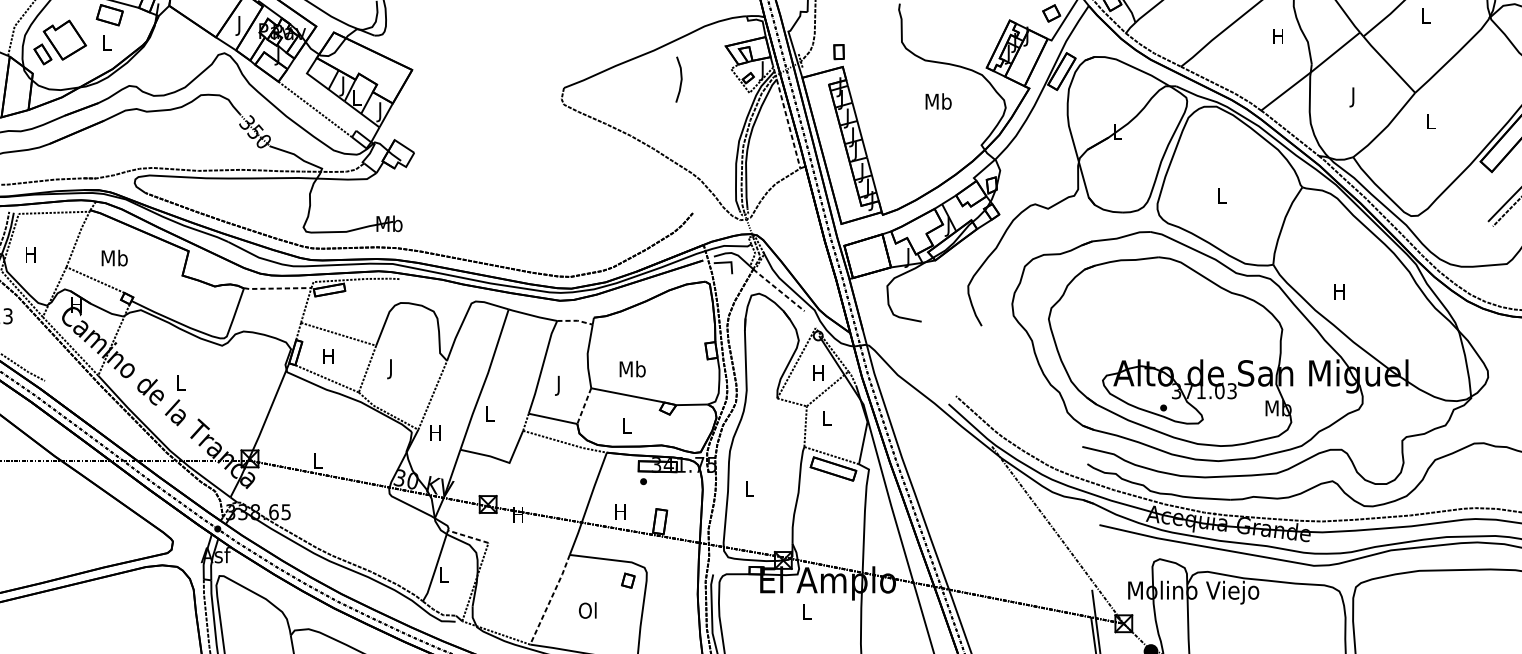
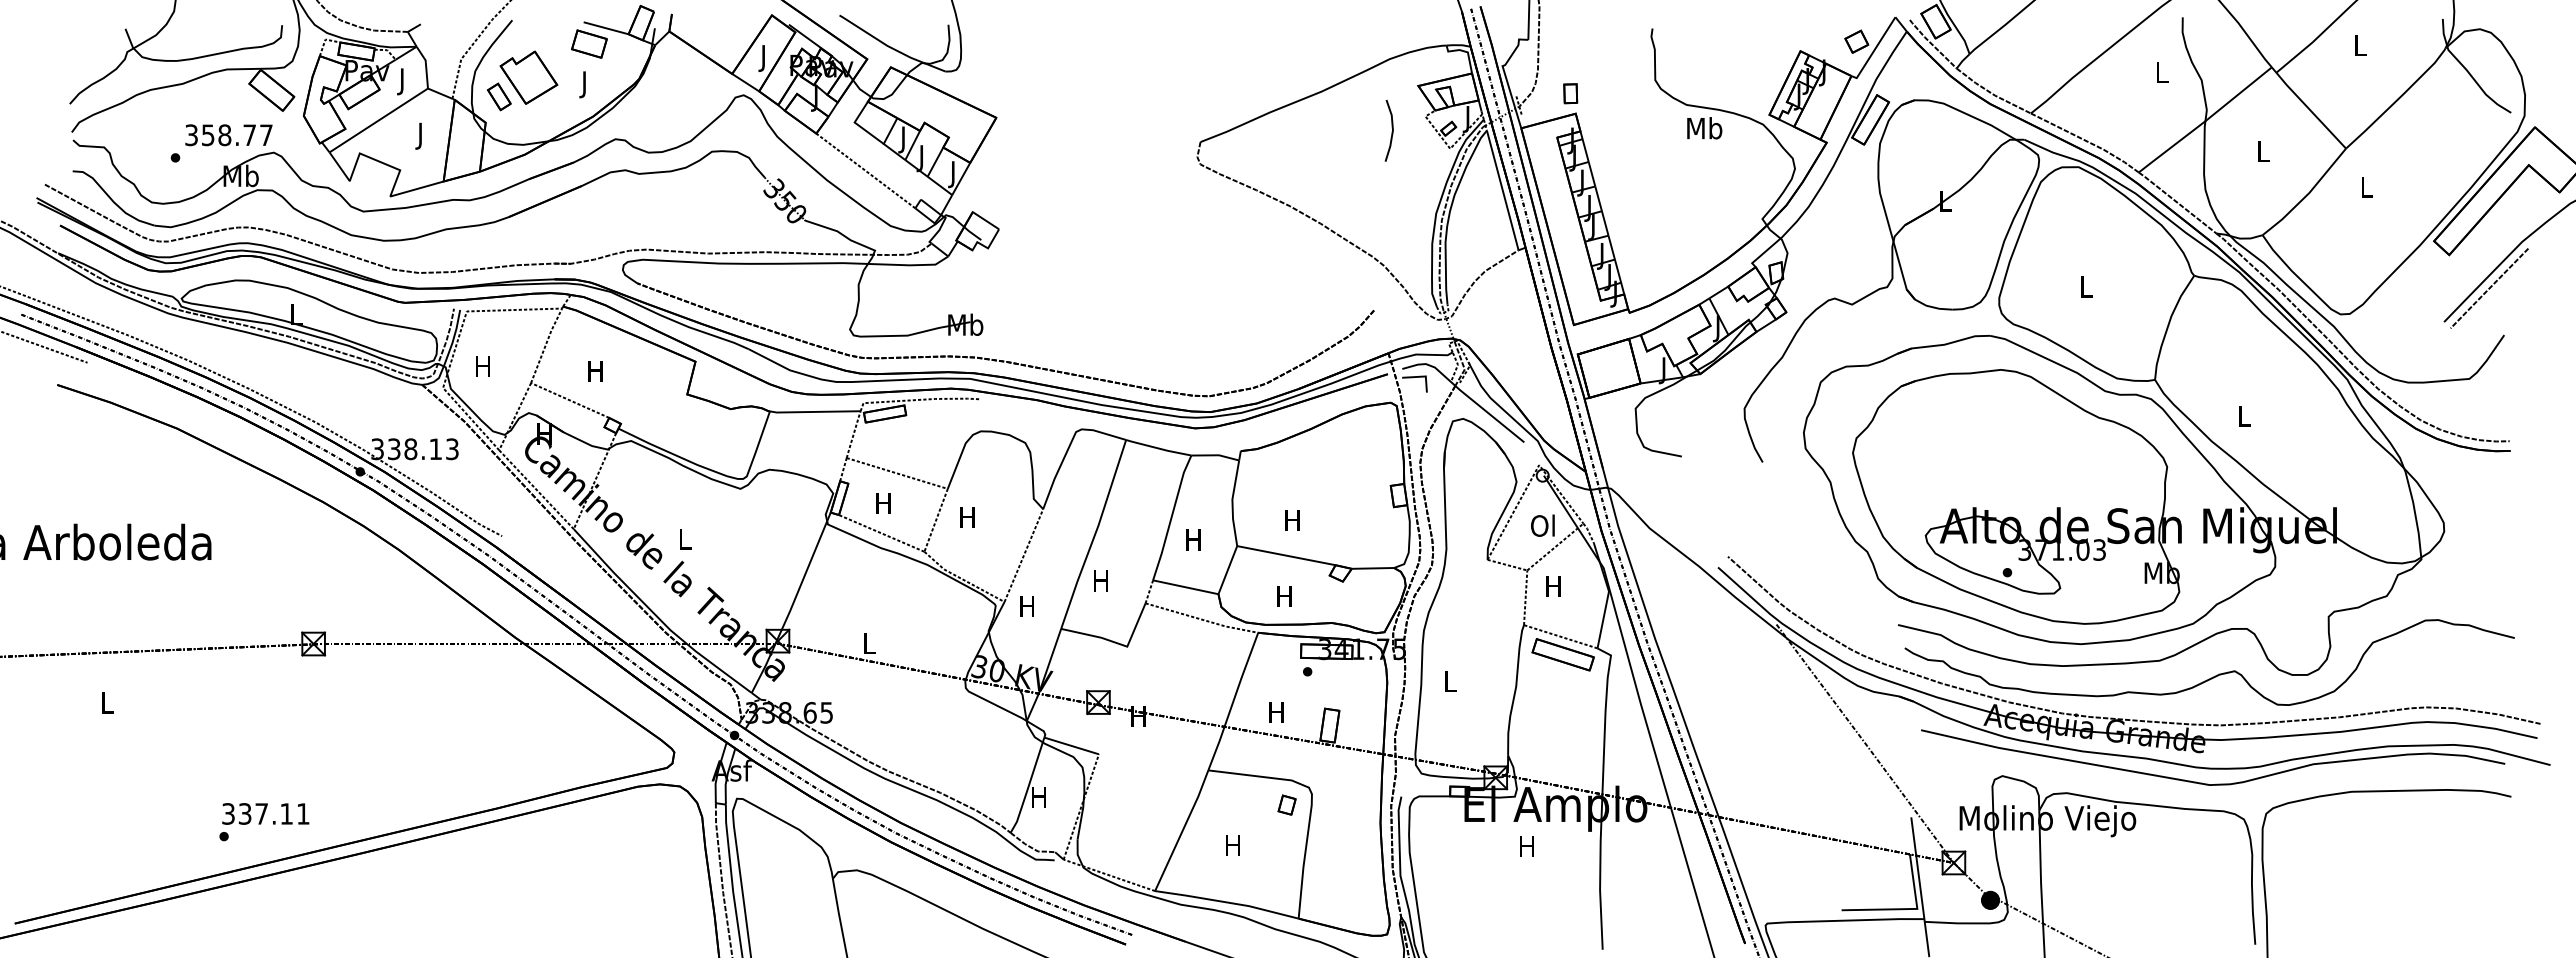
text: (1278, 36) -> (2161, 72), H -> L
text: (106, 45) -> (585, 84), L -> J
line: (680, 80) -> (1391, 131), moved
text: (1353, 97) -> (2263, 154), J -> L
text: (357, 100) -> (922, 158), L -> J
text: (938, 101) -> (1704, 128), moved
line: (788, 124) -> (1502, 190), dashed -> solid
text: (114, 257) -> (595, 370), Mb -> H
line: (277, 288) -> (814, 411), dashed -> solid
line: (778, 290) -> (1489, 414), dashed -> solid
text: (1339, 291) -> (2243, 416), H -> L
line: (575, 320) -> (1216, 455), dashed -> solid
text: (390, 369) -> (967, 520), J -> H
text: (632, 369) -> (1292, 520), Mb -> H
text: (818, 372) -> (1542, 525), H -> Ol
text: (558, 385) -> (1193, 542), J -> H
line: (584, 406) -> (1227, 570), dashed -> solid
text: (489, 413) -> (1100, 580), L -> H
text: (826, 418) -> (1553, 586), L -> H
text: (626, 425) -> (1284, 596), L -> H
line: (468, 536) -> (1071, 745), dashed -> solid
text: (443, 575) -> (1038, 797), L -> H
line: (550, 599) -> (1182, 830), dashed -> solid
text: (587, 610) -> (1232, 845), Ol -> H
text: (806, 611) -> (1526, 846), L -> H

